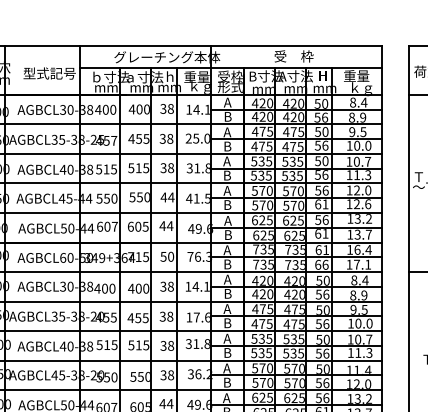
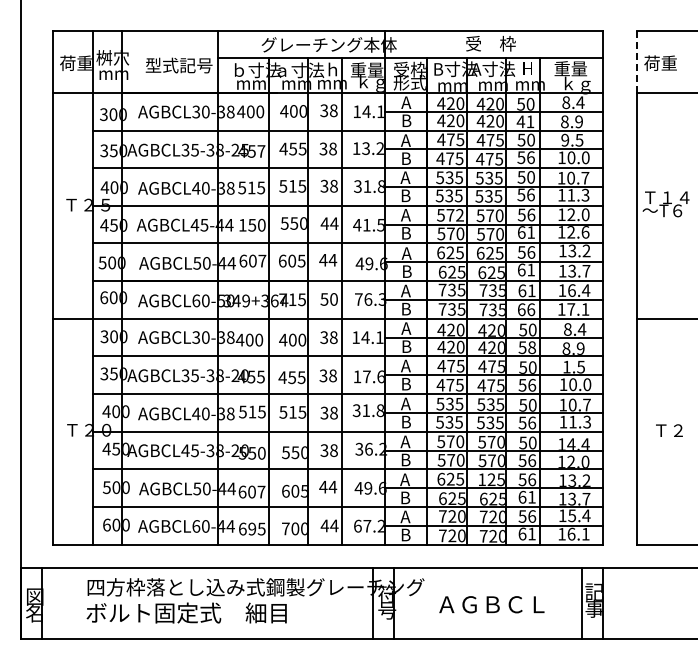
line: (408, 70) -> (637, 61), solid -> dashed
text: (321, 117) -> (525, 121), 56 -> 41
text: (197, 138) -> (367, 148), 25.0 -> 13.2
text: (269, 191) -> (459, 215), 570 -> 572
text: (99, 198) -> (242, 225), 550 -> 150
text: (326, 294) -> (532, 347), 56 -> 58
text: (353, 309) -> (566, 366), 9.5 -> 1.5
text: (357, 369) -> (571, 443), 11.4 -> 14.4
text: (287, 397) -> (482, 479), 625 -> 125

